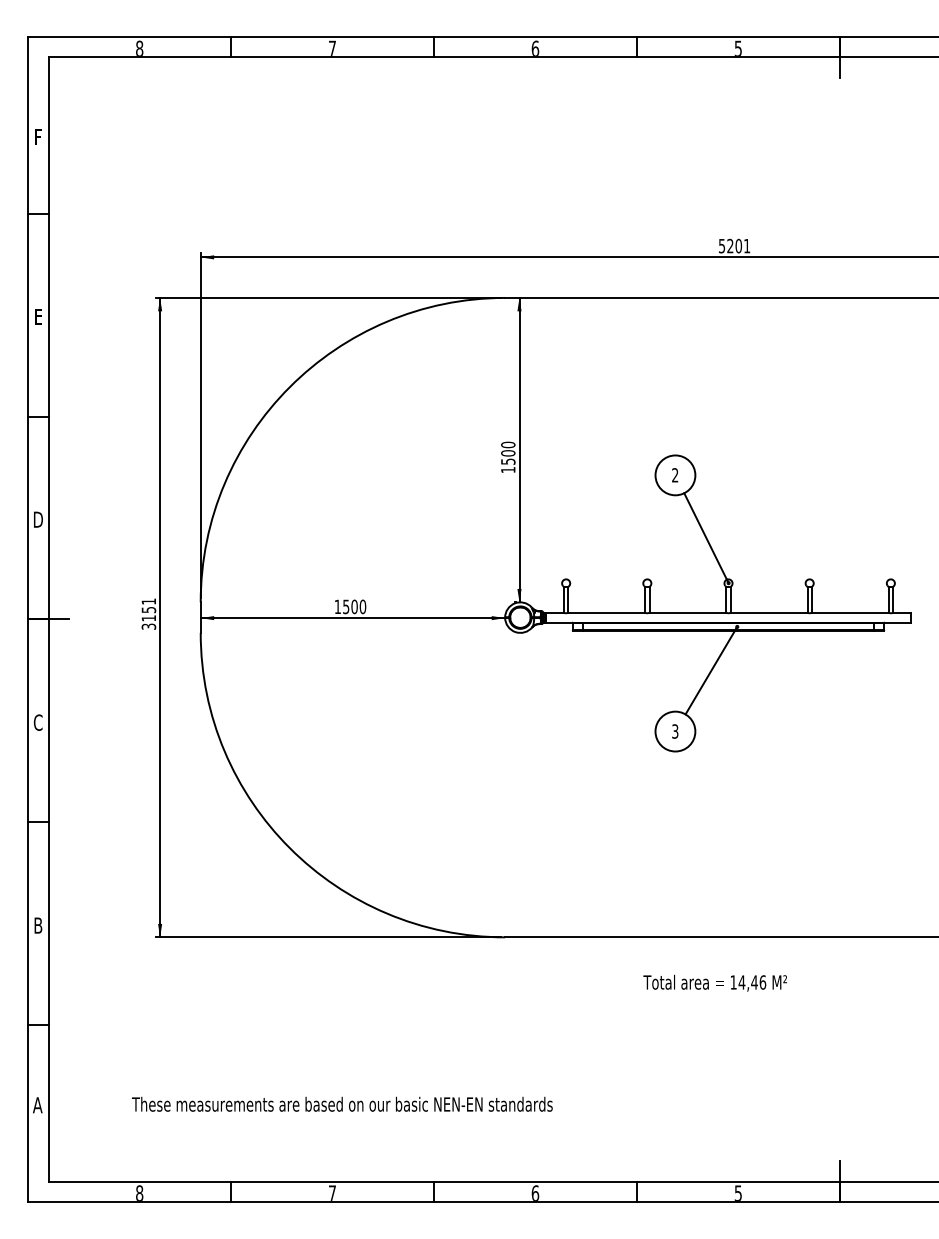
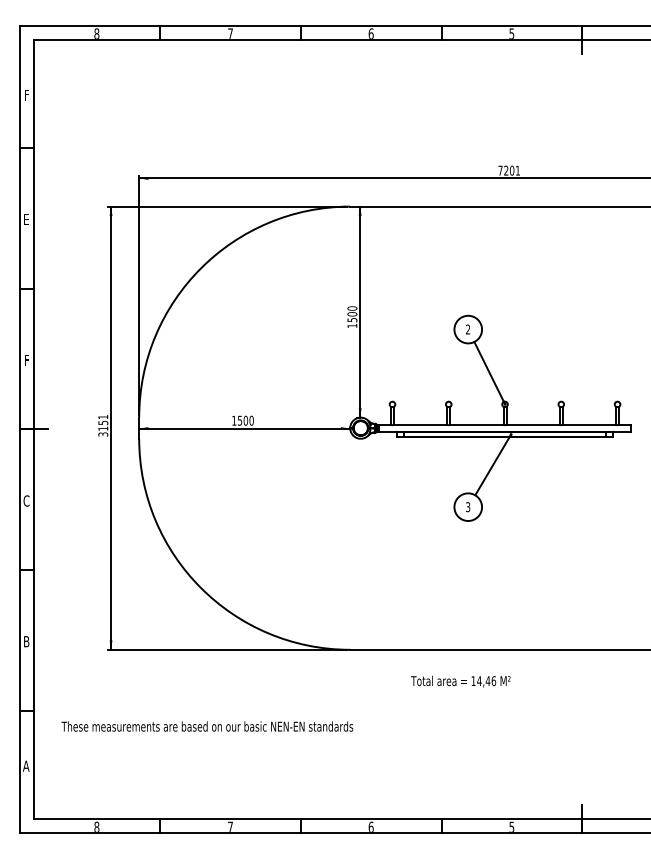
text: (721, 245) -> (500, 170), 5201 -> 7201
text: (38, 518) -> (26, 359), D -> F
text: (714, 983) -> (460, 681), moved
text: (342, 1104) -> (207, 726), moved

